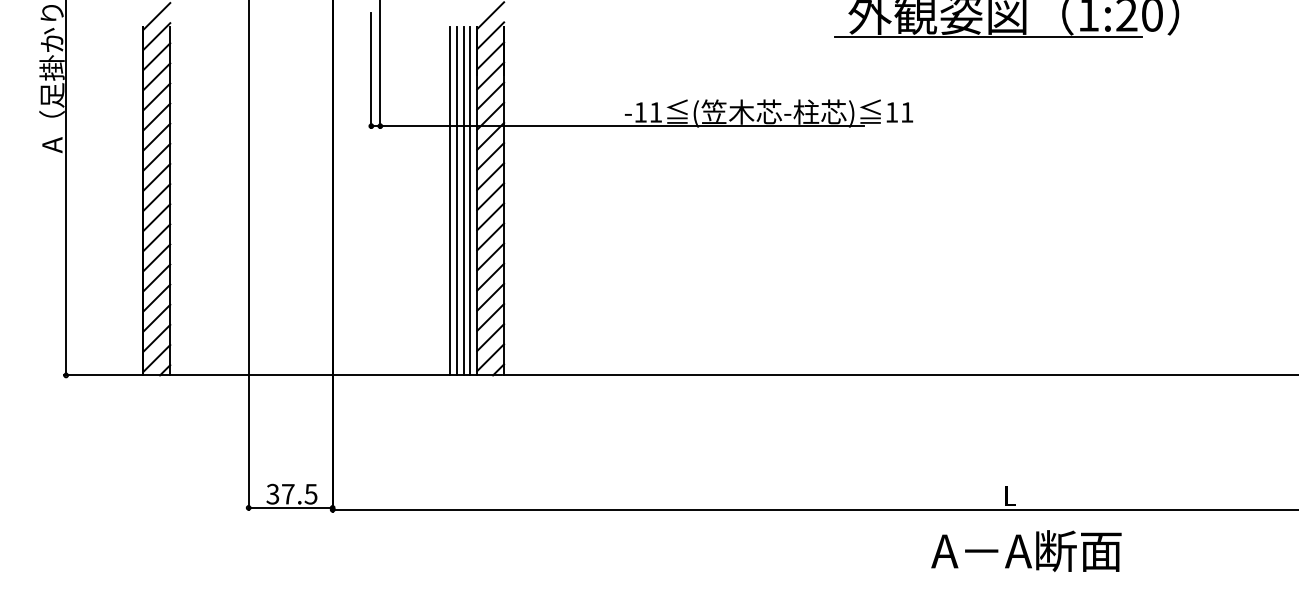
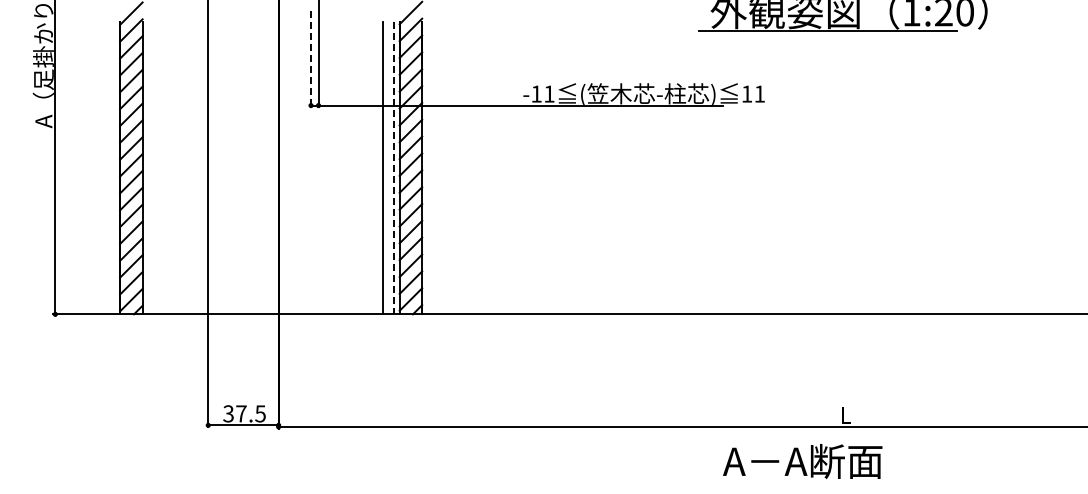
line: (371, 71) -> (311, 59), solid -> dashed
line: (450, 201) -> (377, 168), removed
line: (463, 201) -> (388, 168), removed
line: (471, 201) -> (394, 168), solid -> dashed
text: (1026, 551) -> (802, 461), moved

